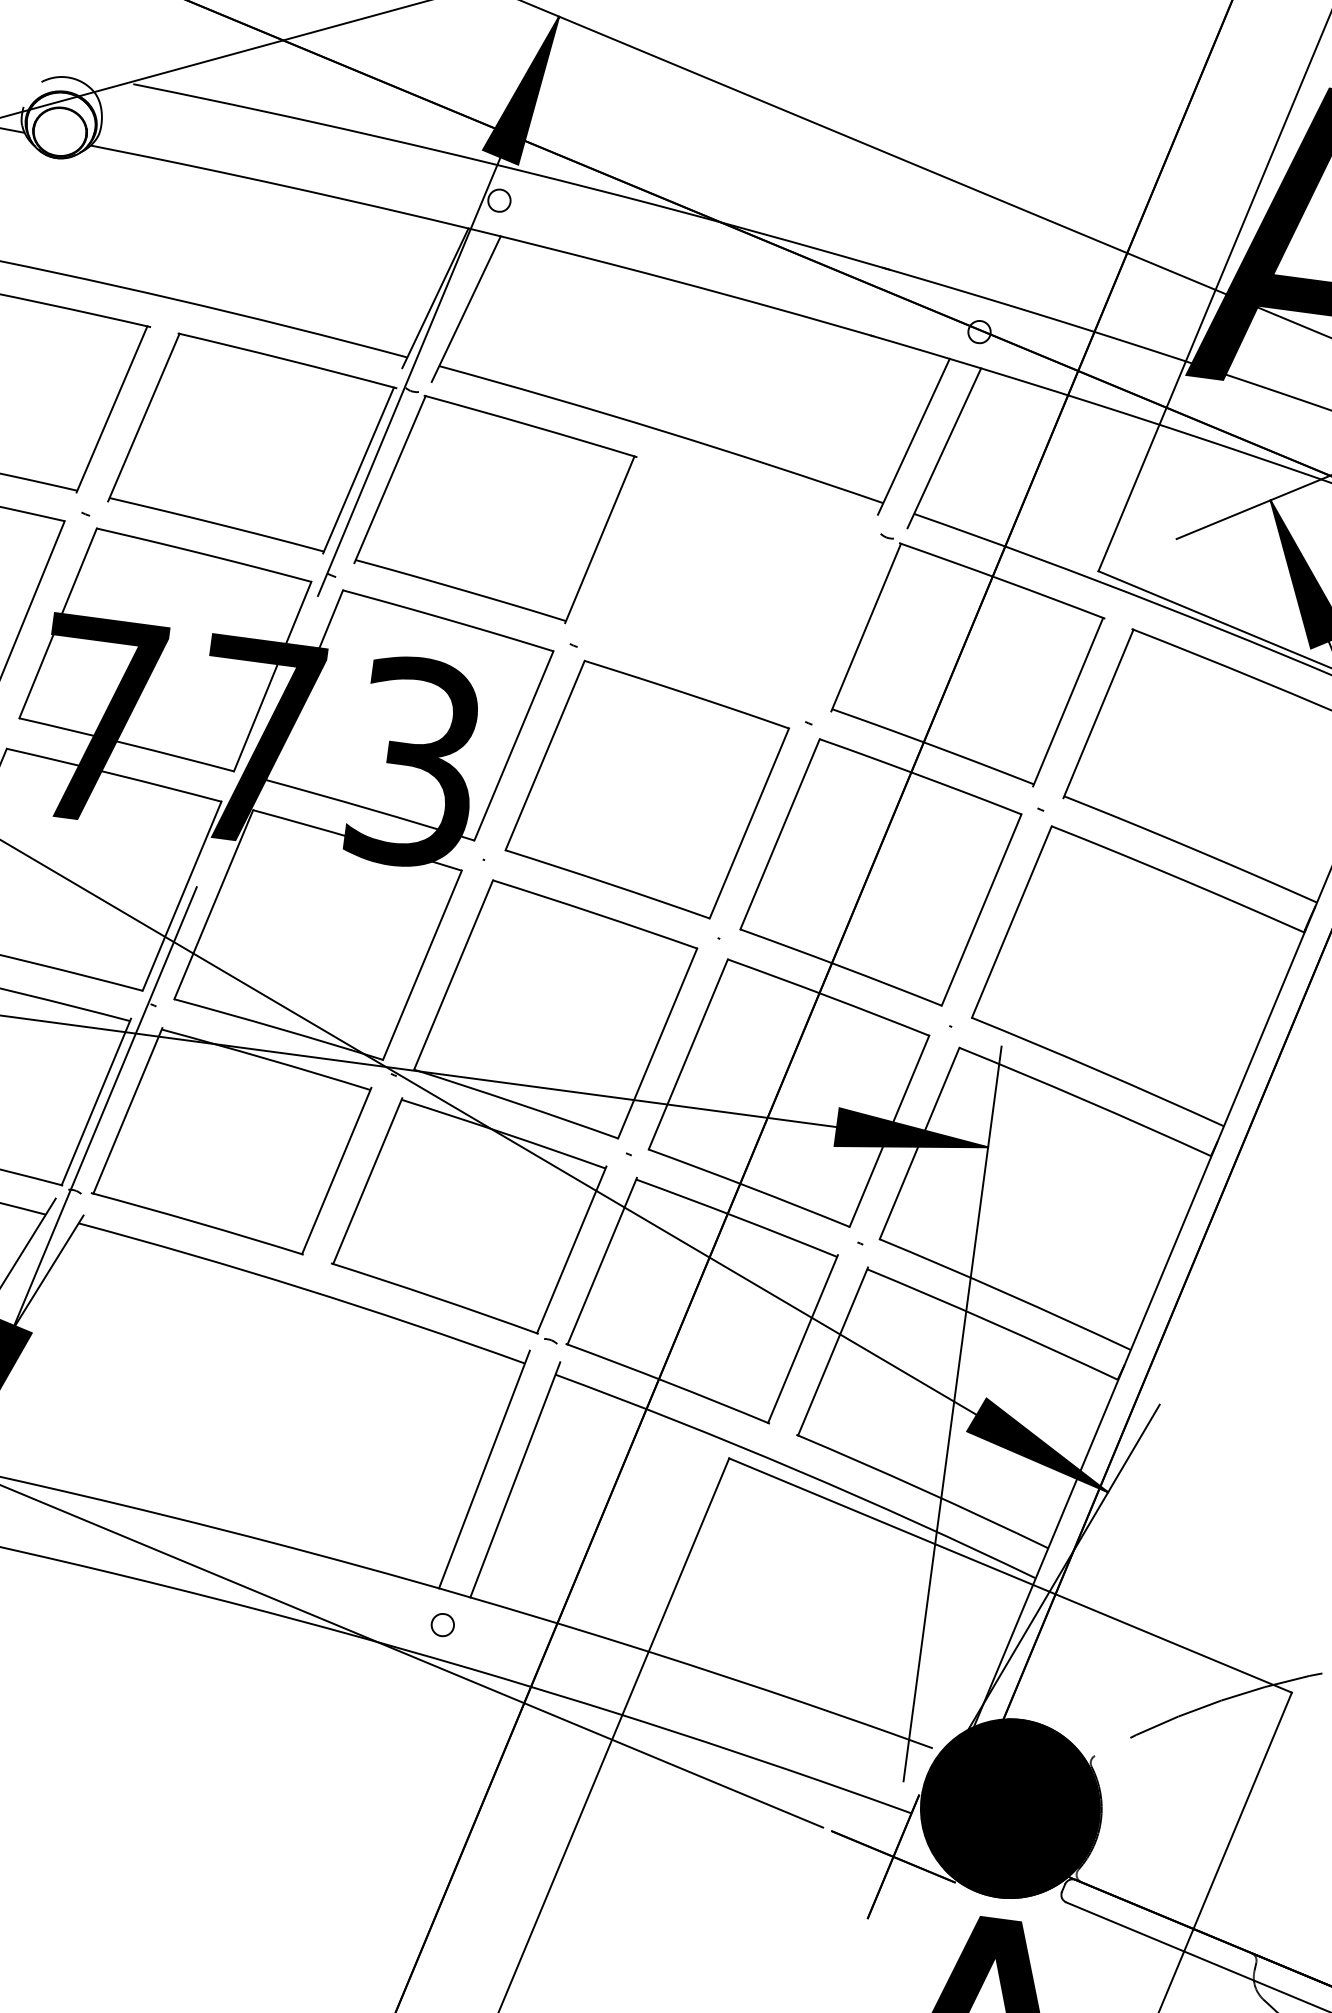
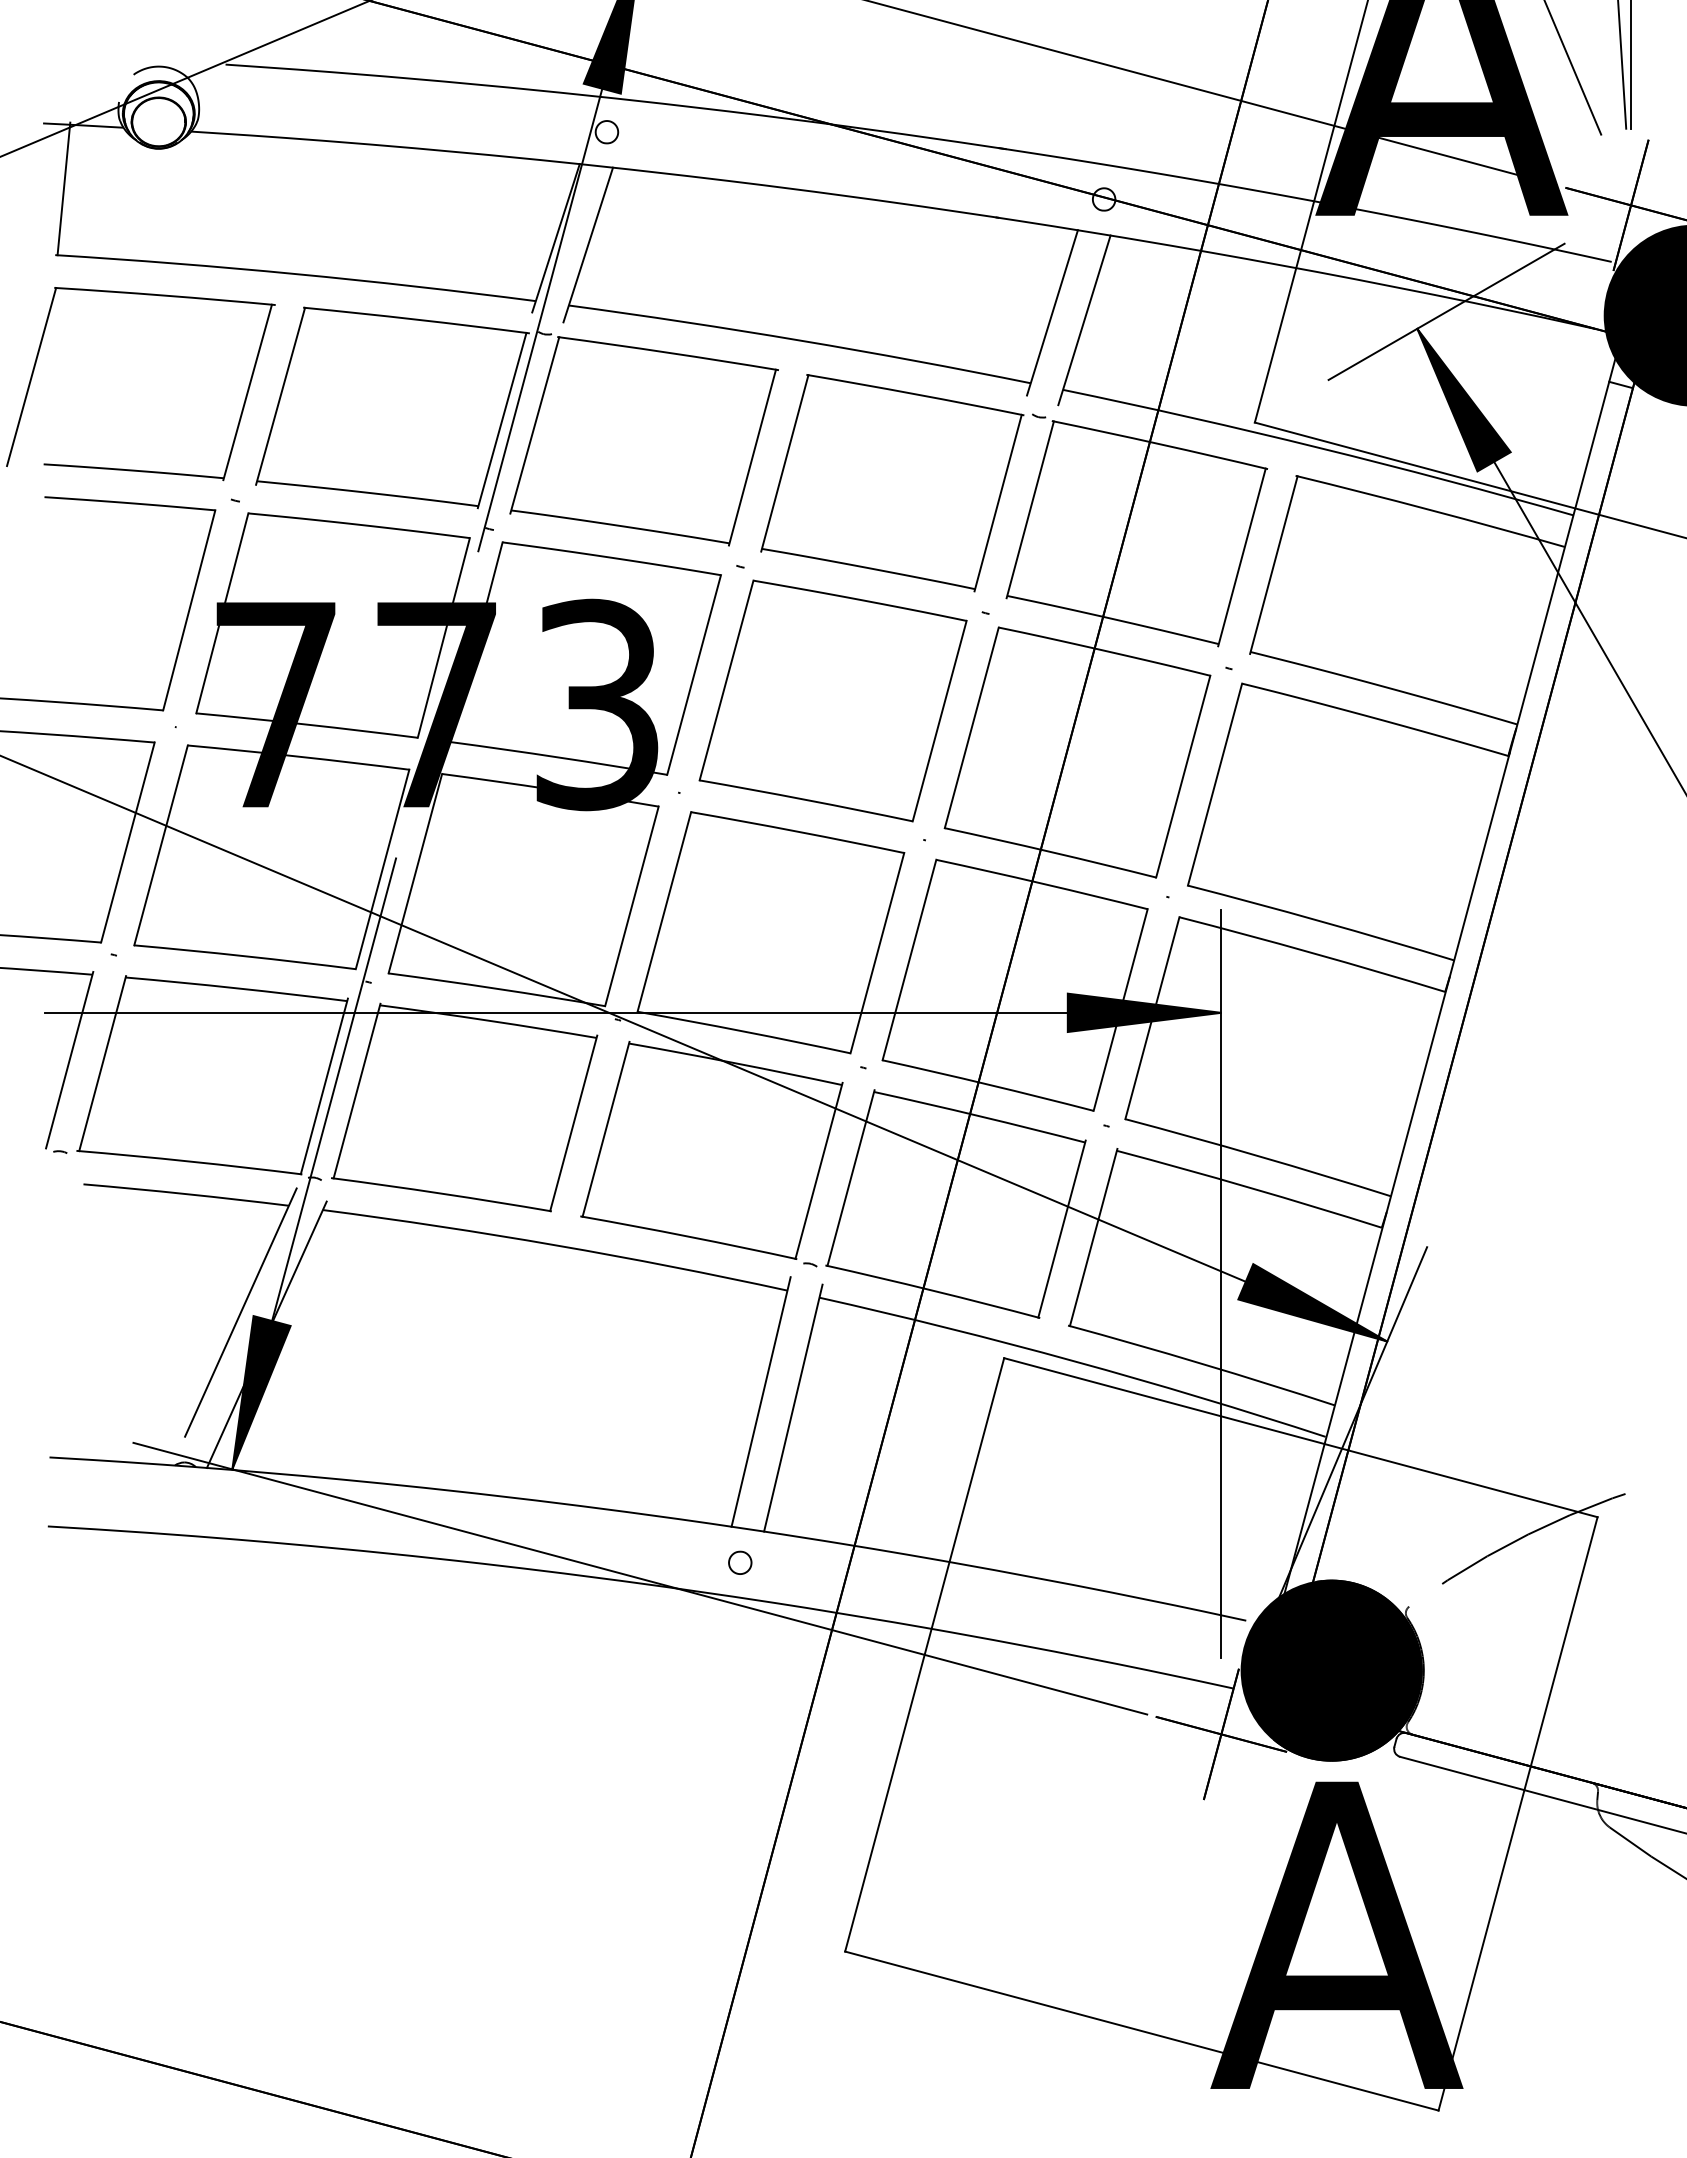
part: (734, 583) -> (892, 483), added

